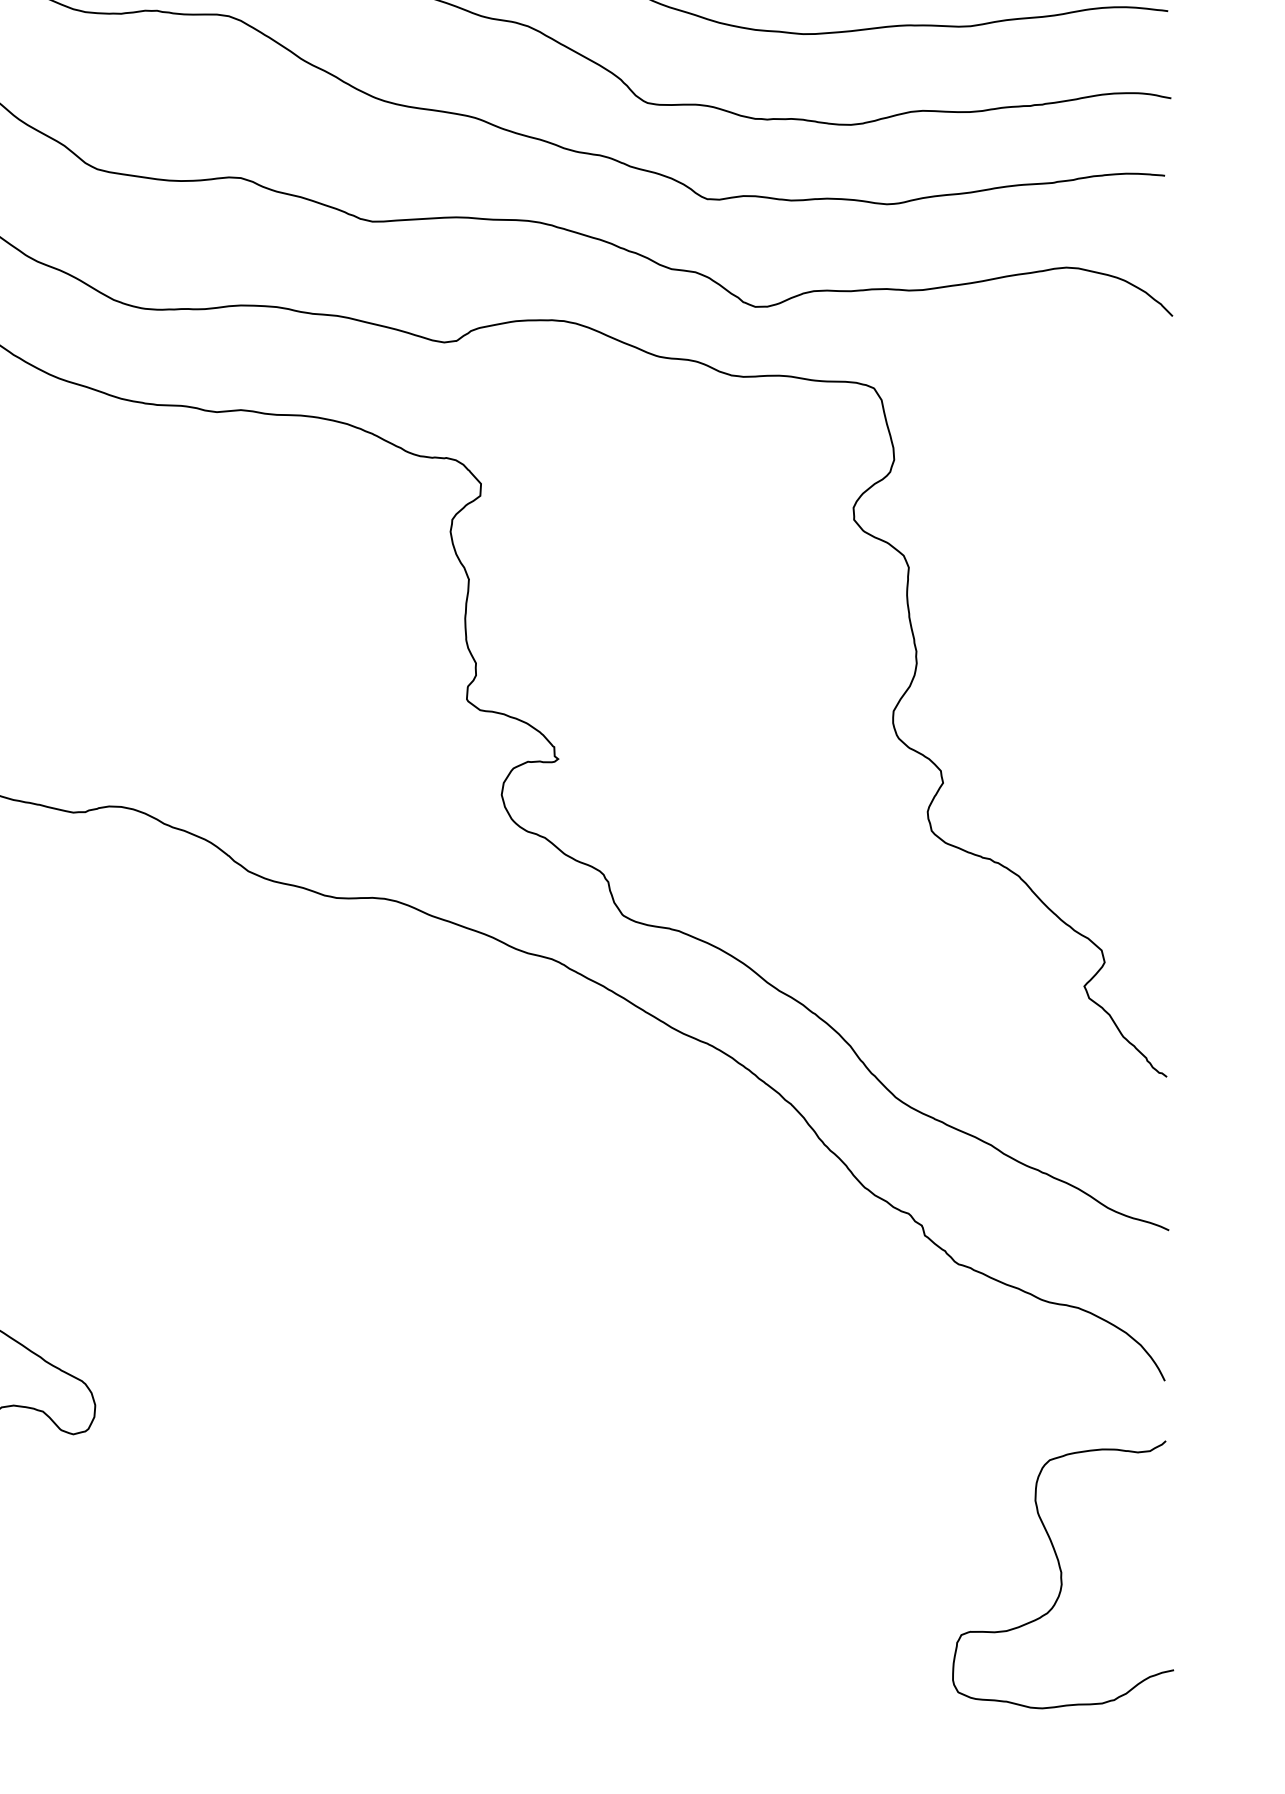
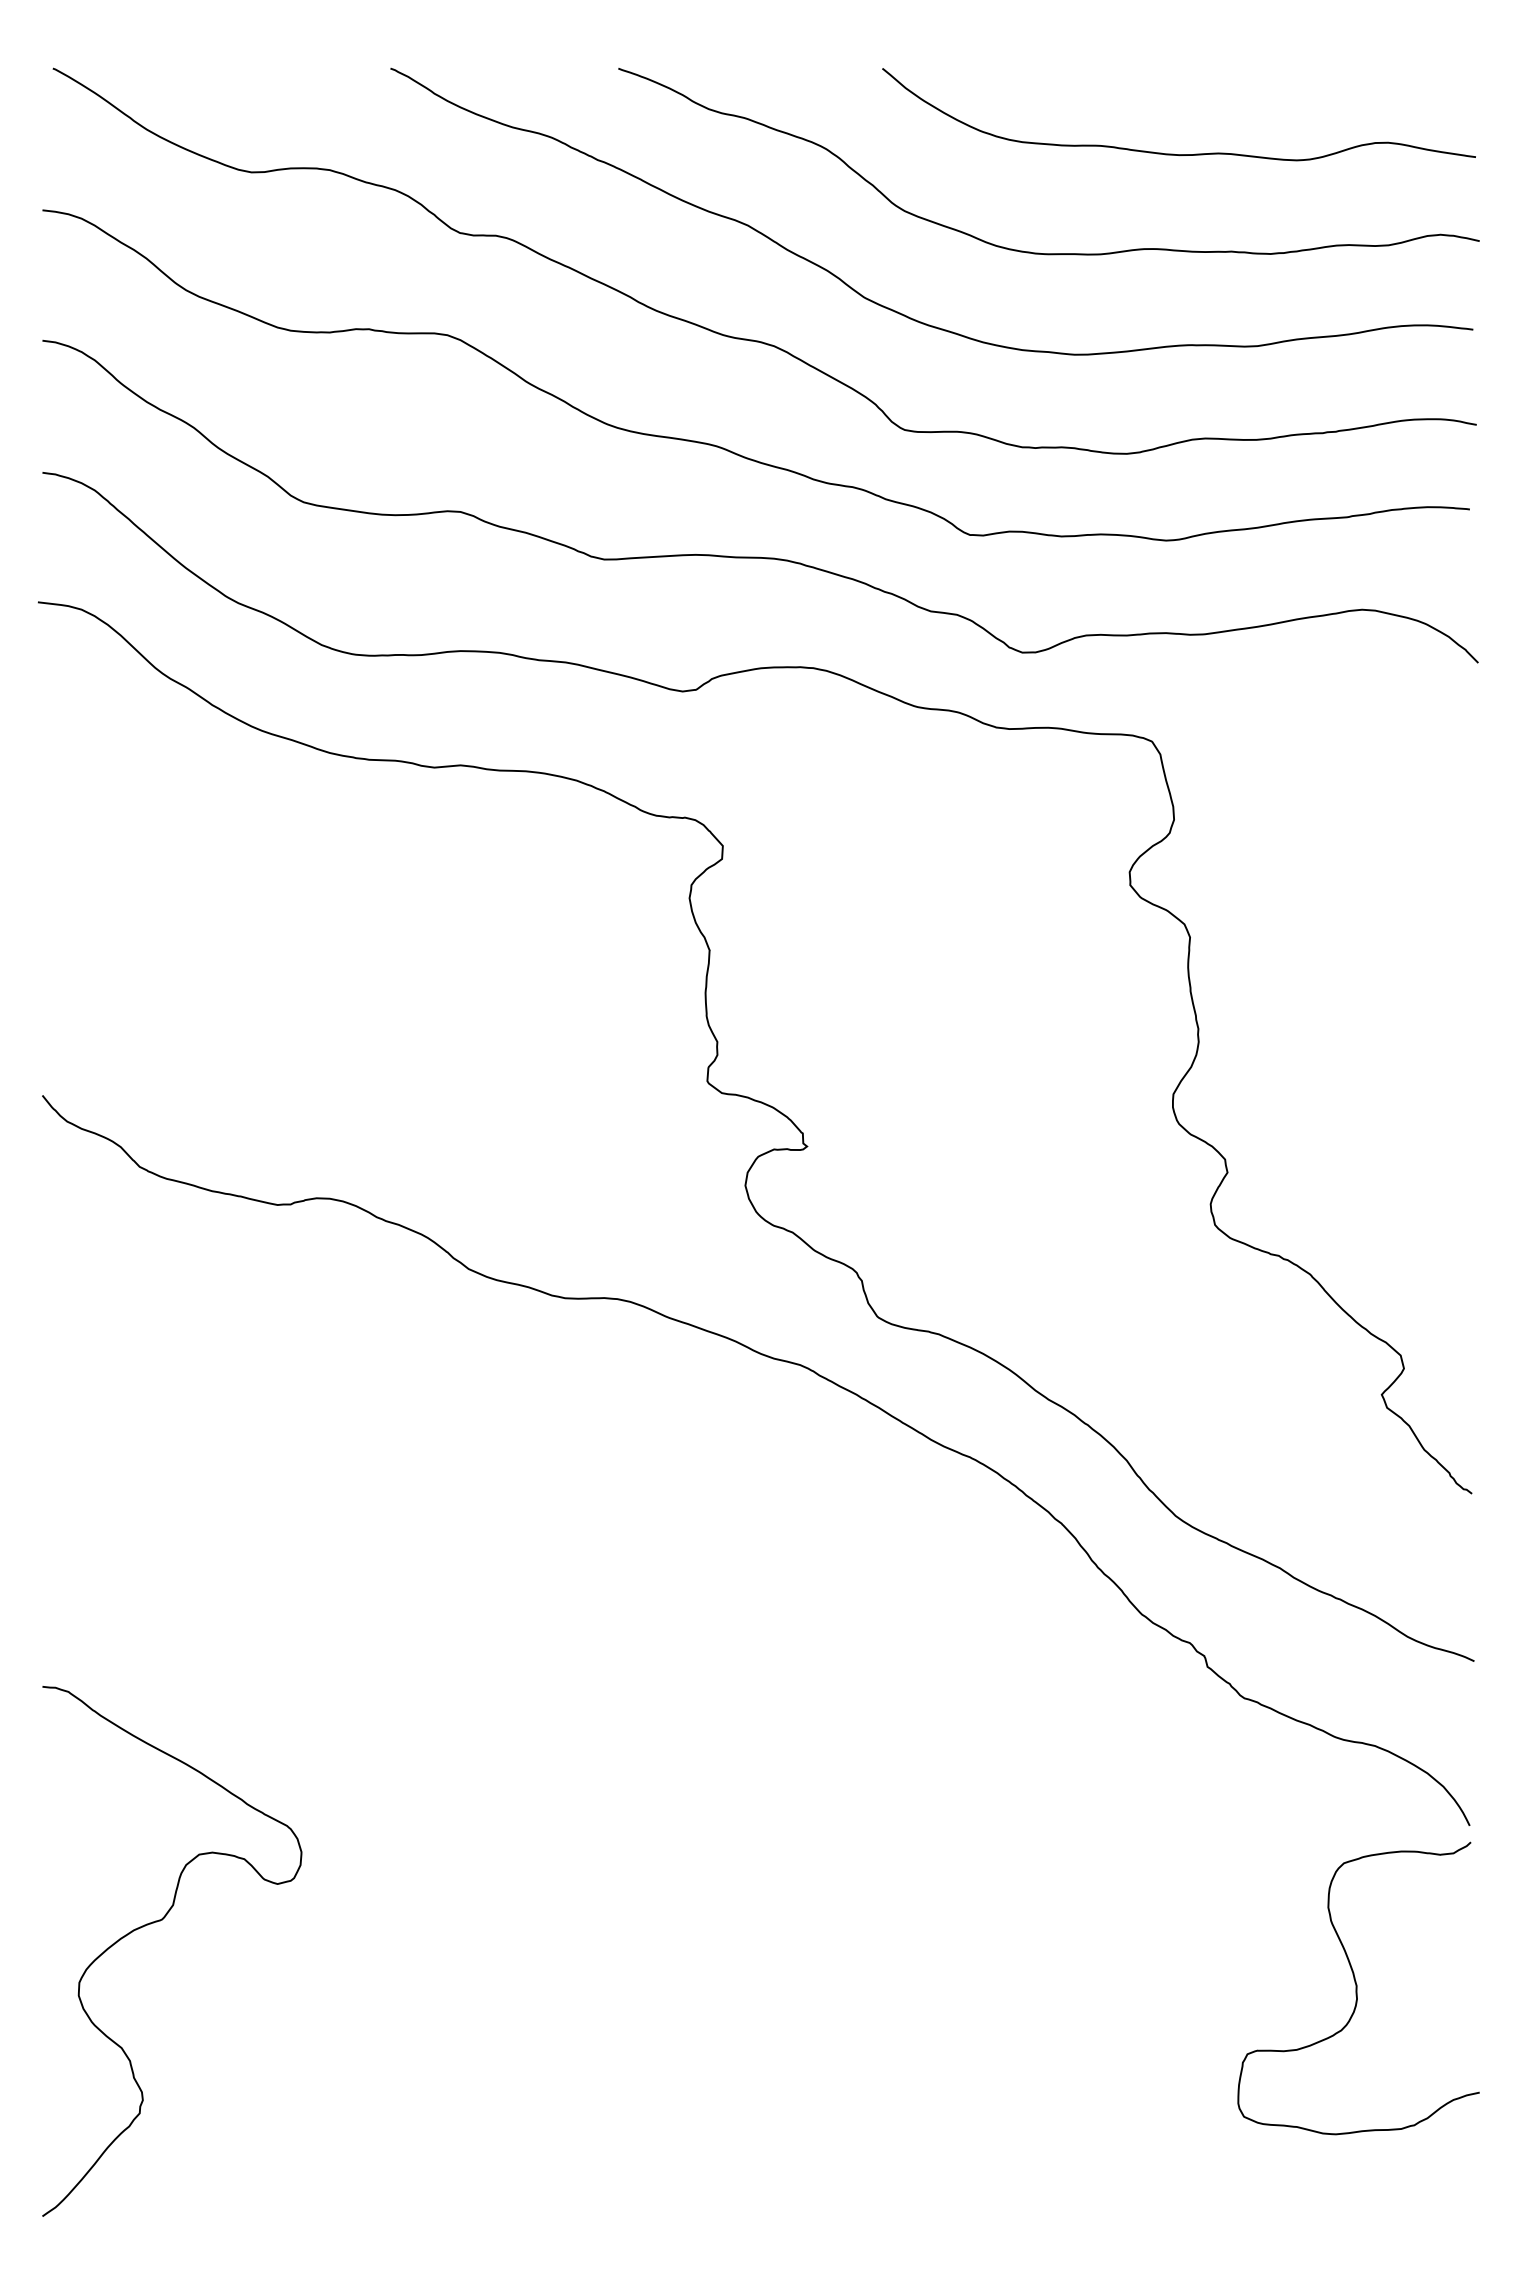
curve: (1062, 1574) -> (1357, 1988), moved

